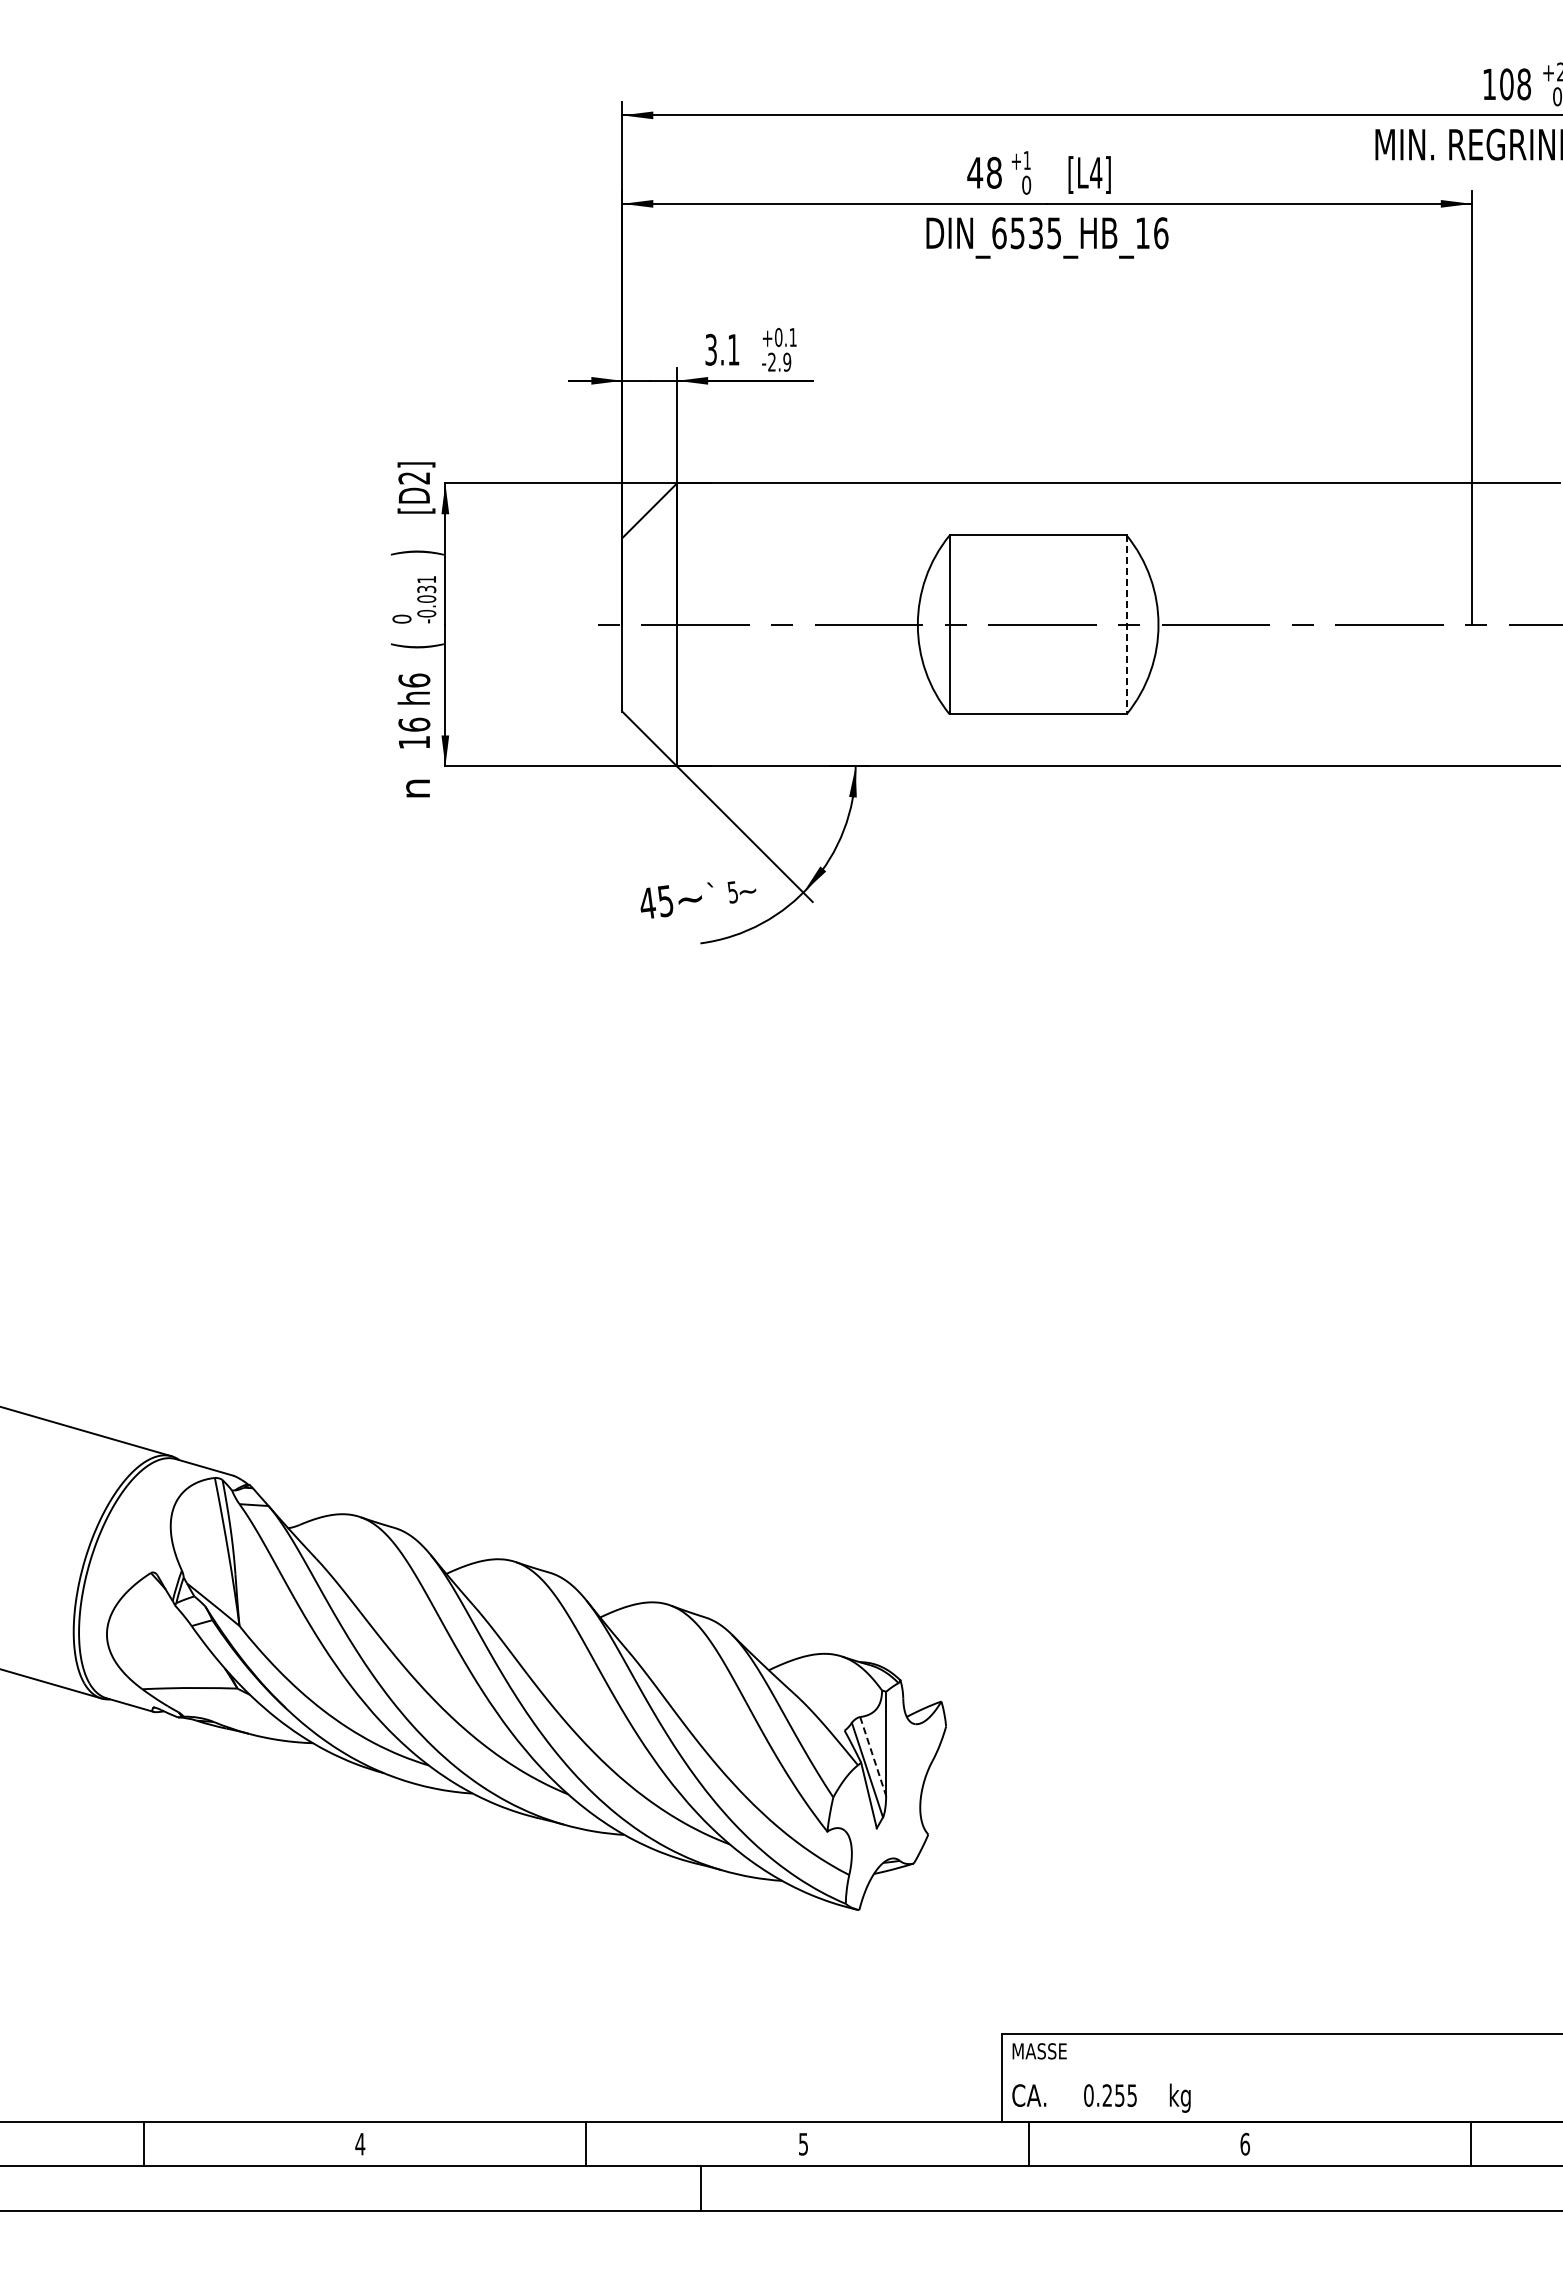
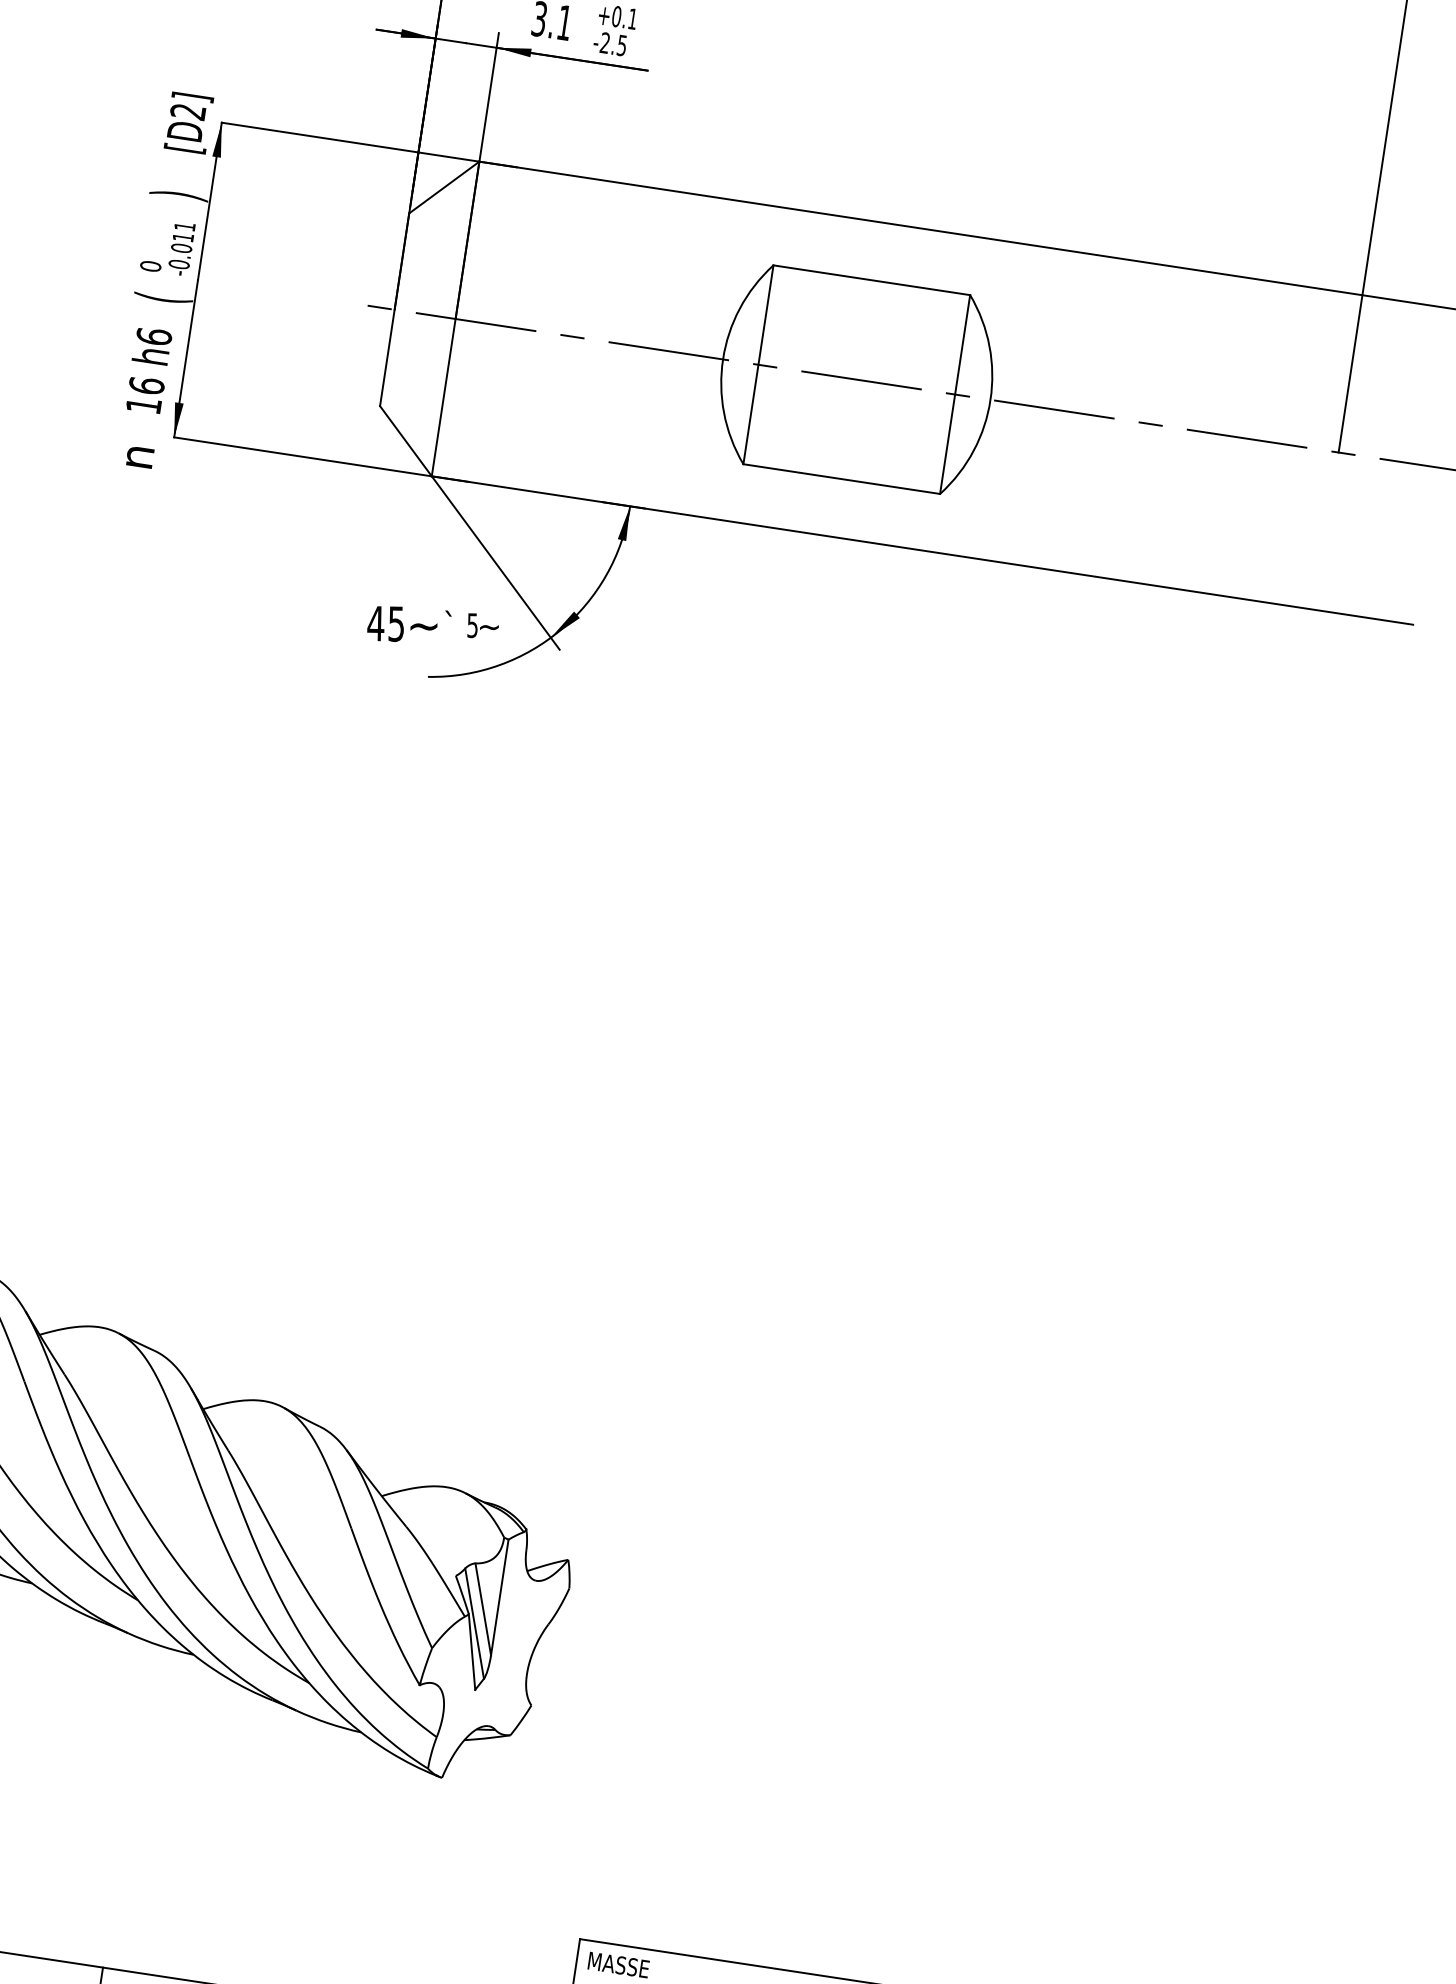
text: (787, 361) -> (622, 44), -2.9 -> -2.5
text: (426, 589) -> (183, 237), -0.031 -> -0.011
line: (1126, 625) -> (954, 395), dashed -> solid
line: (873, 1756) -> (483, 1609), dashed -> solid

